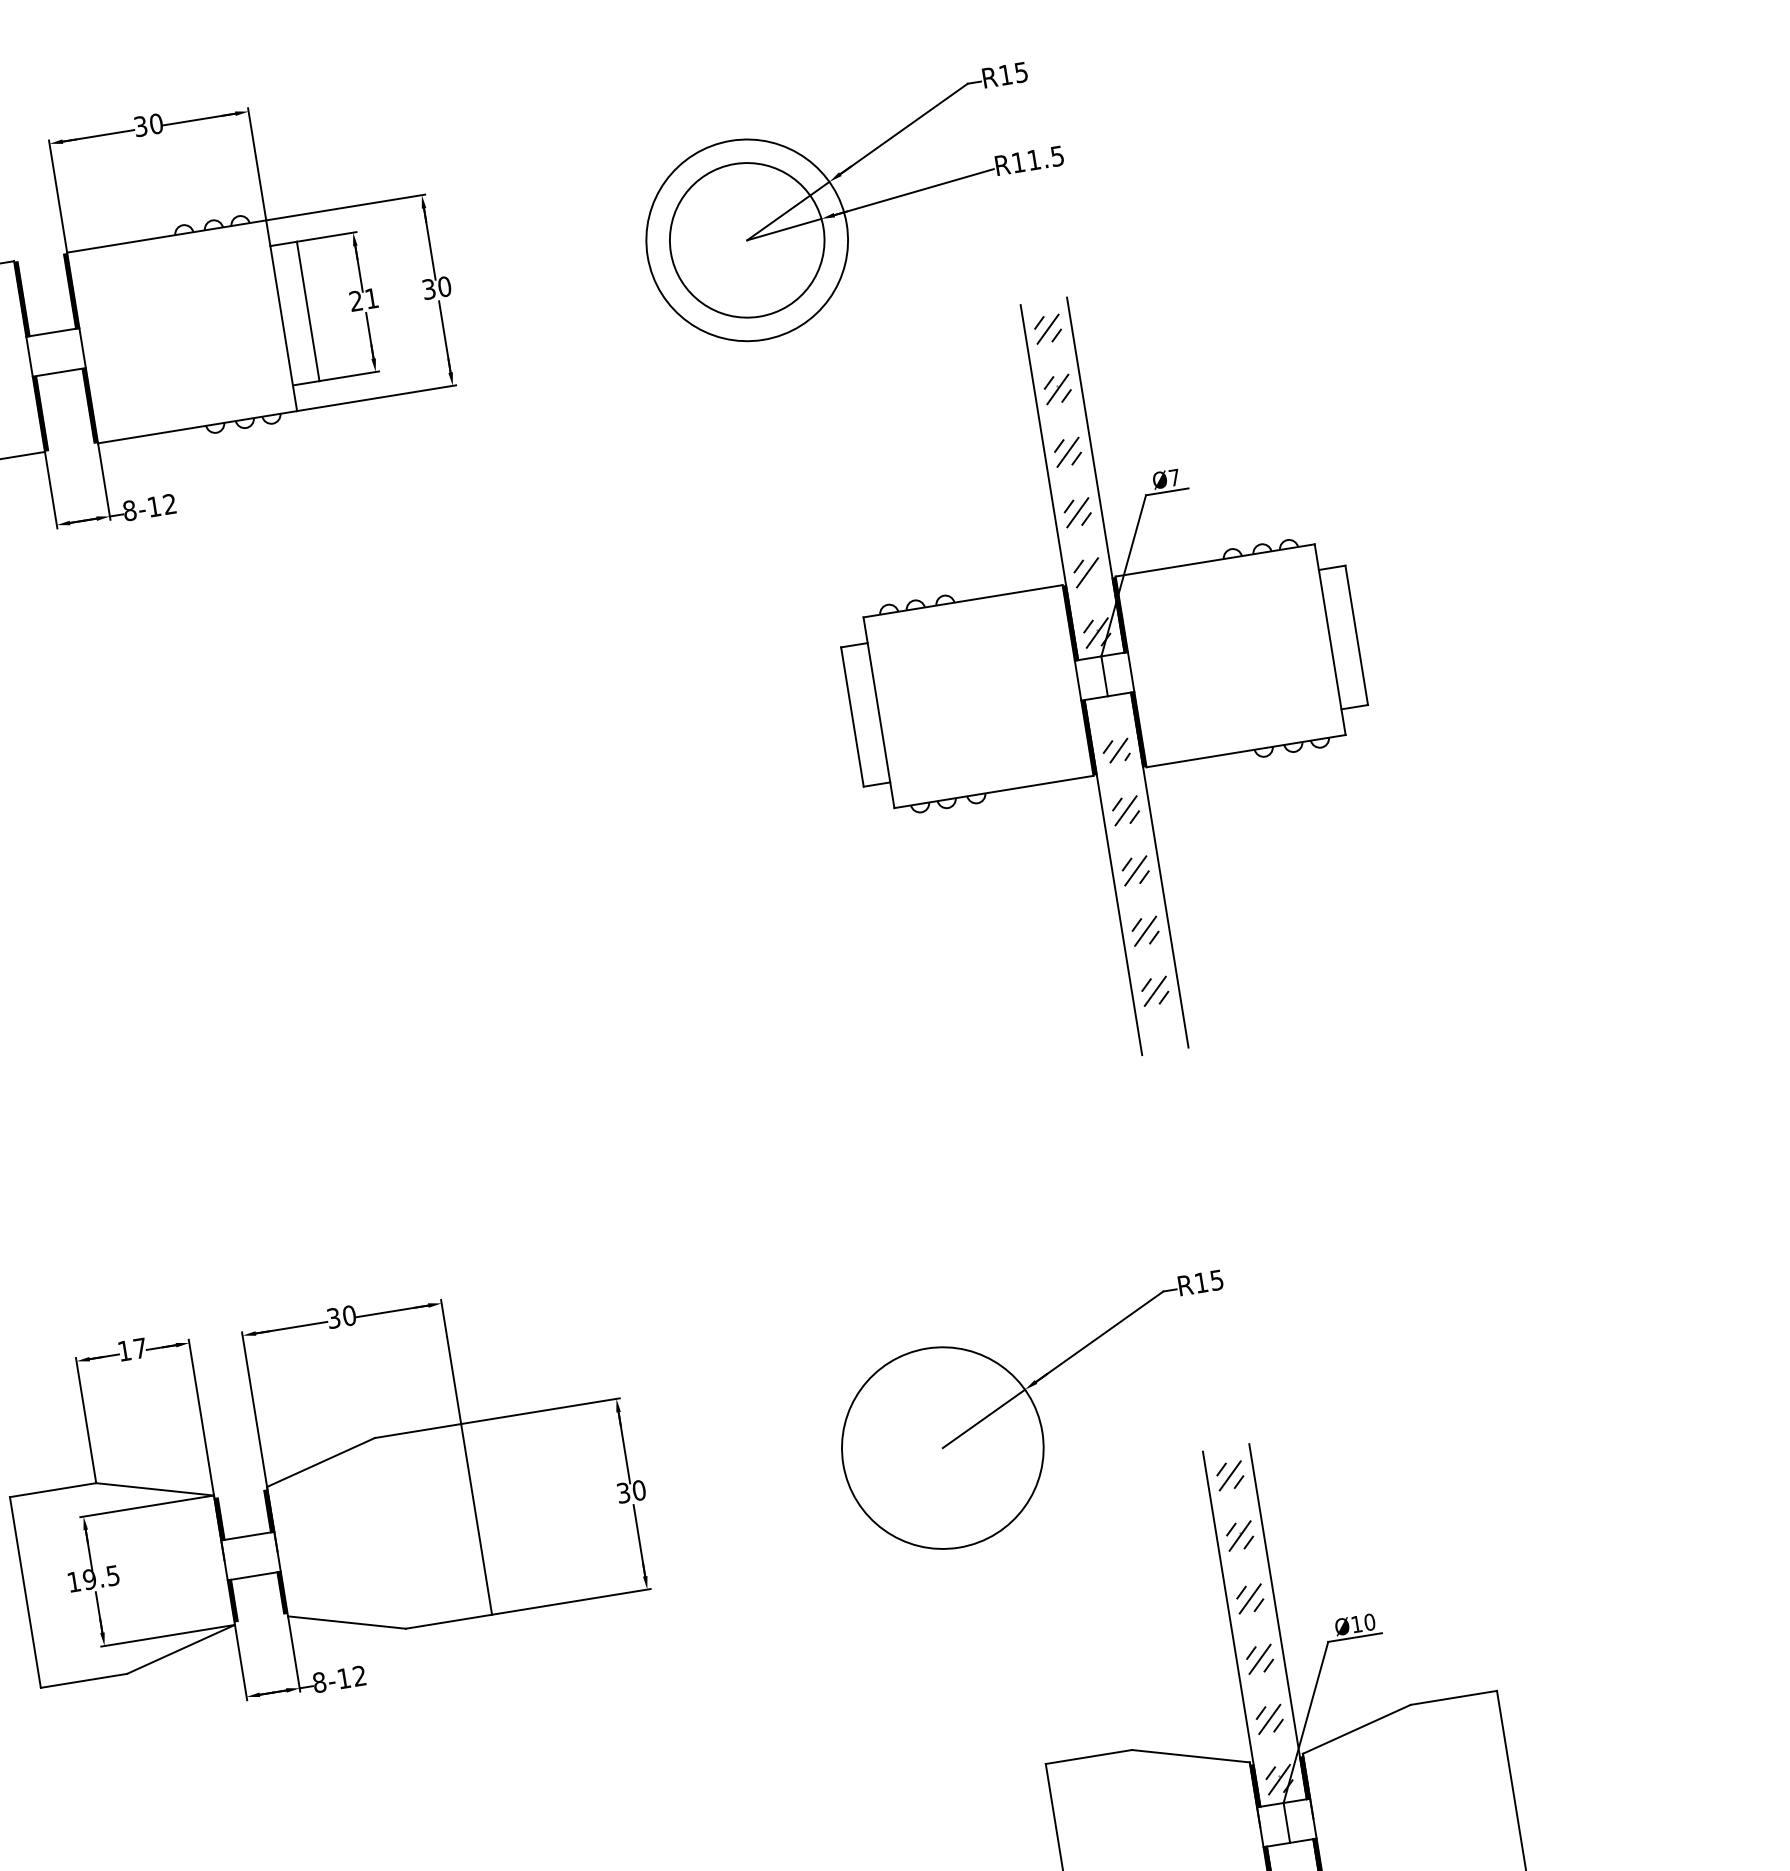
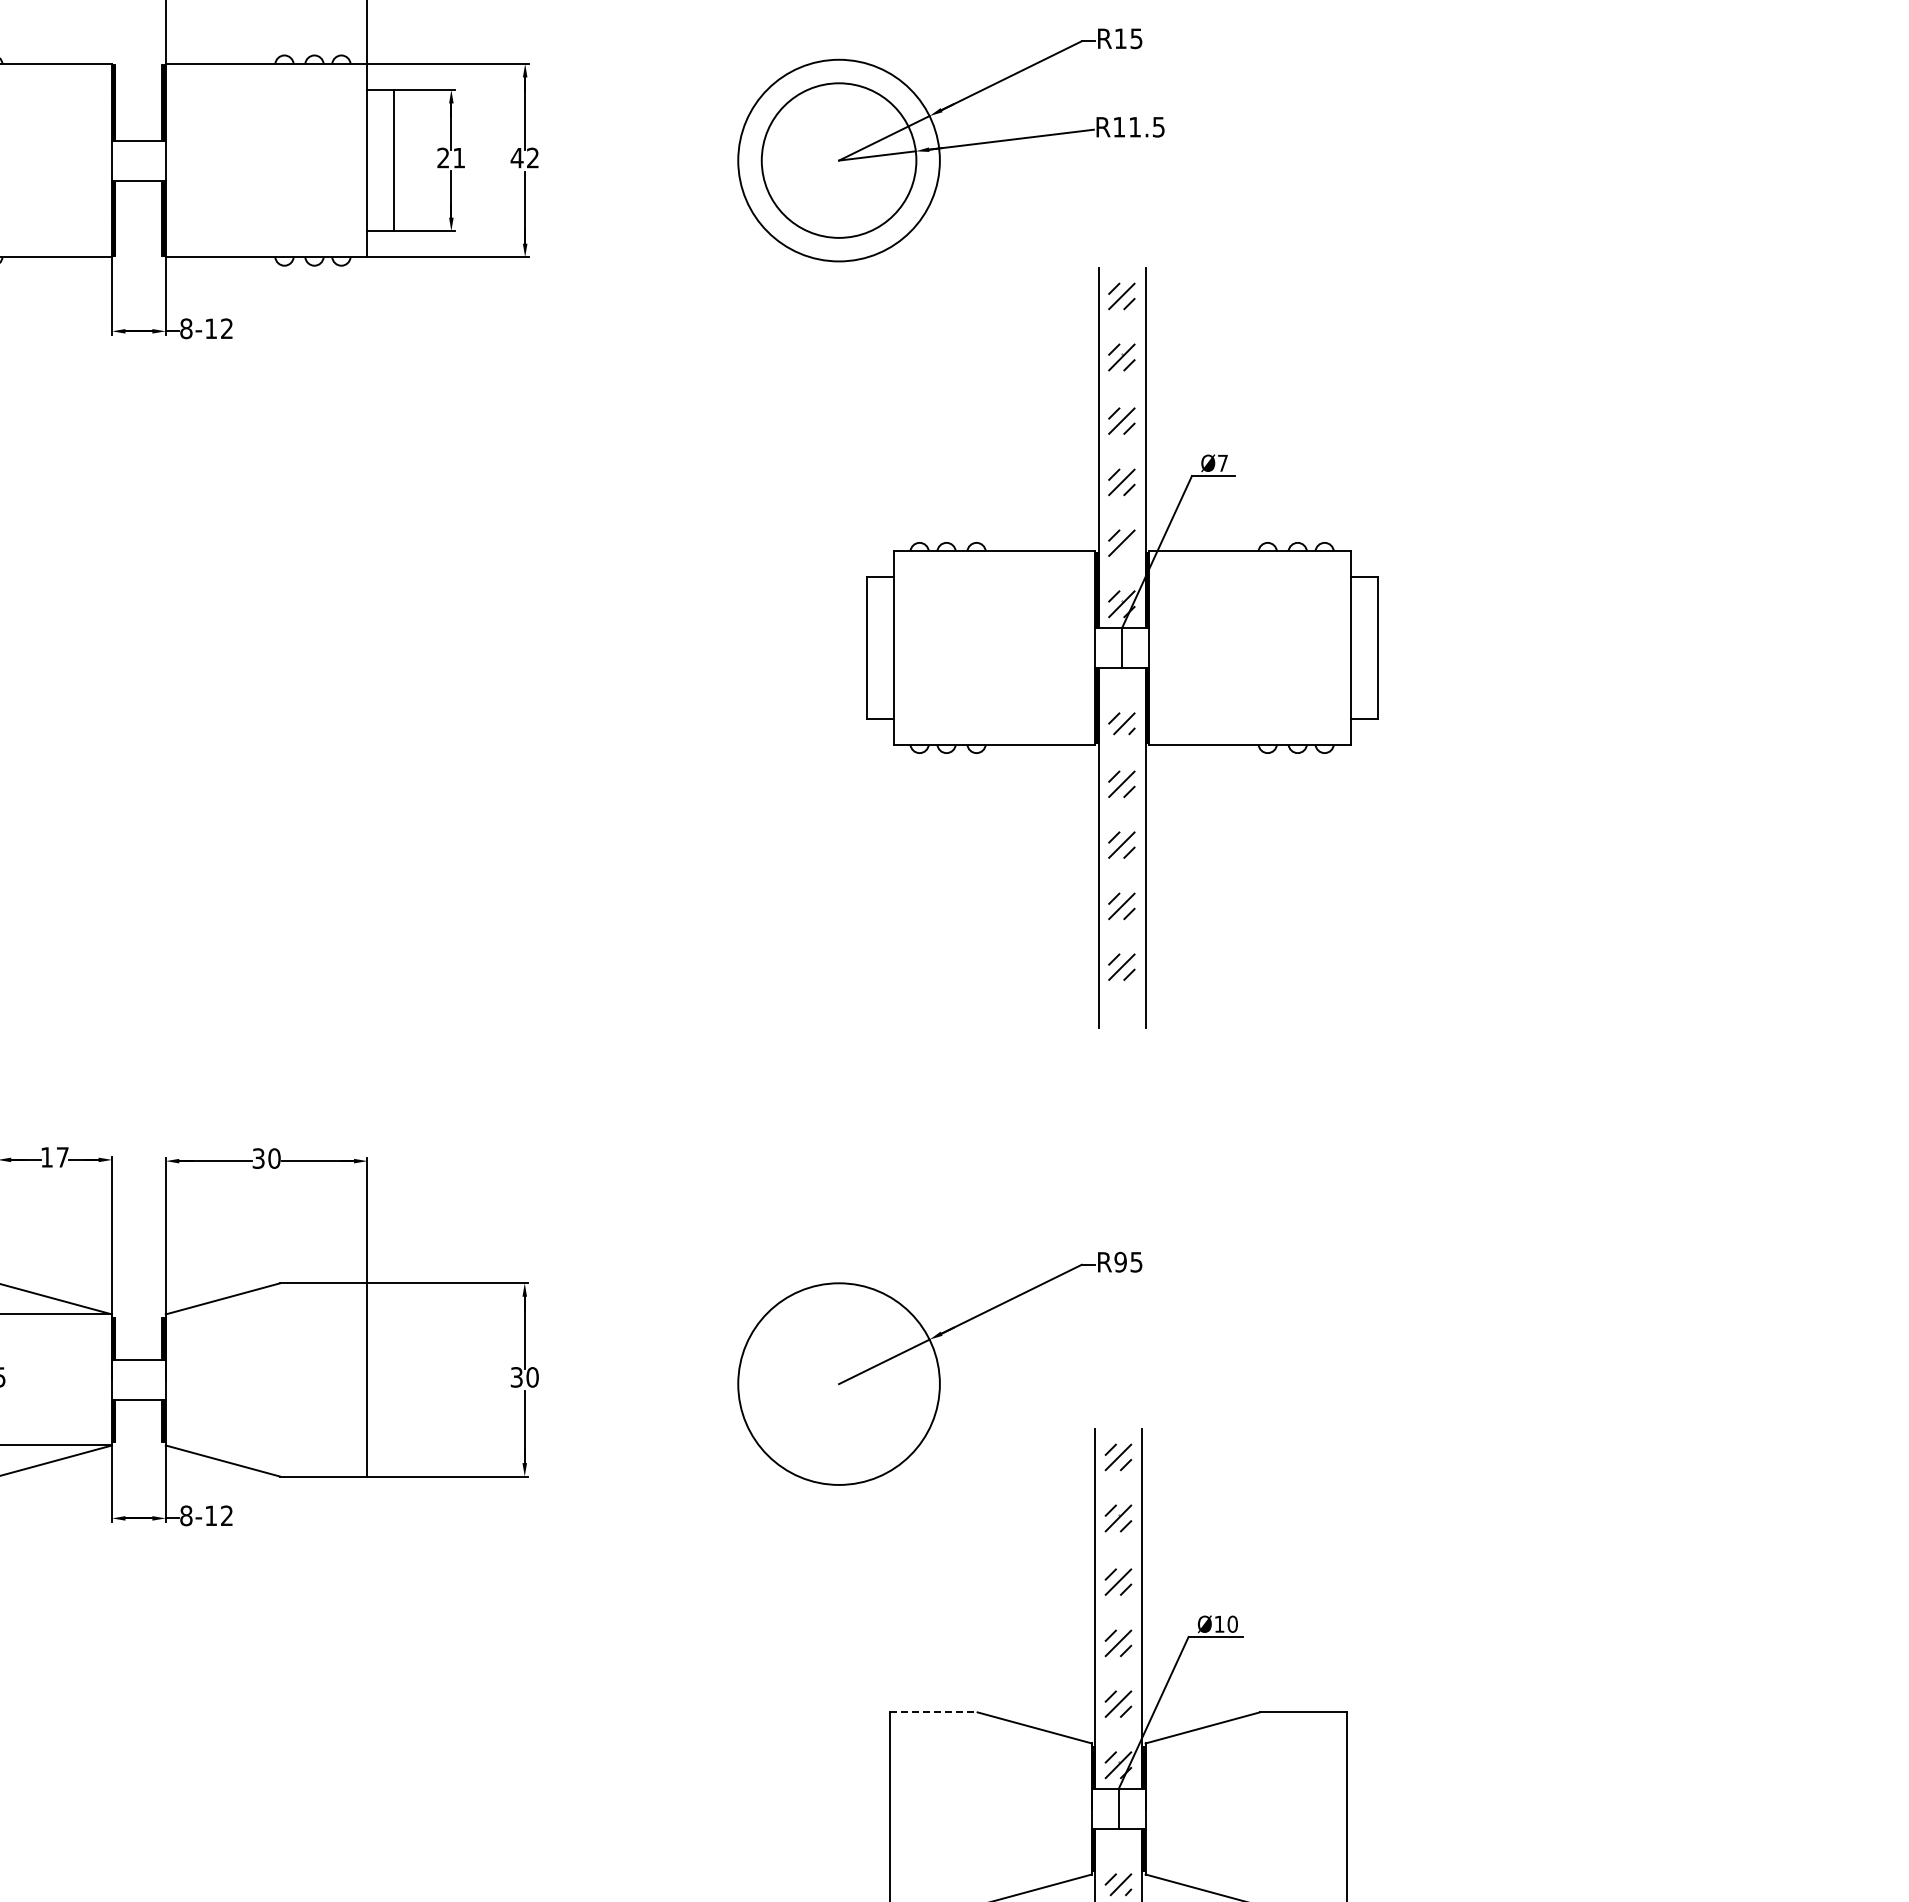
text: (436, 287) -> (524, 157), 30 -> 42
text: (1201, 1282) -> (1120, 1261), R15 -> R95
line: (1088, 1757) -> (933, 1712), solid -> dashed

